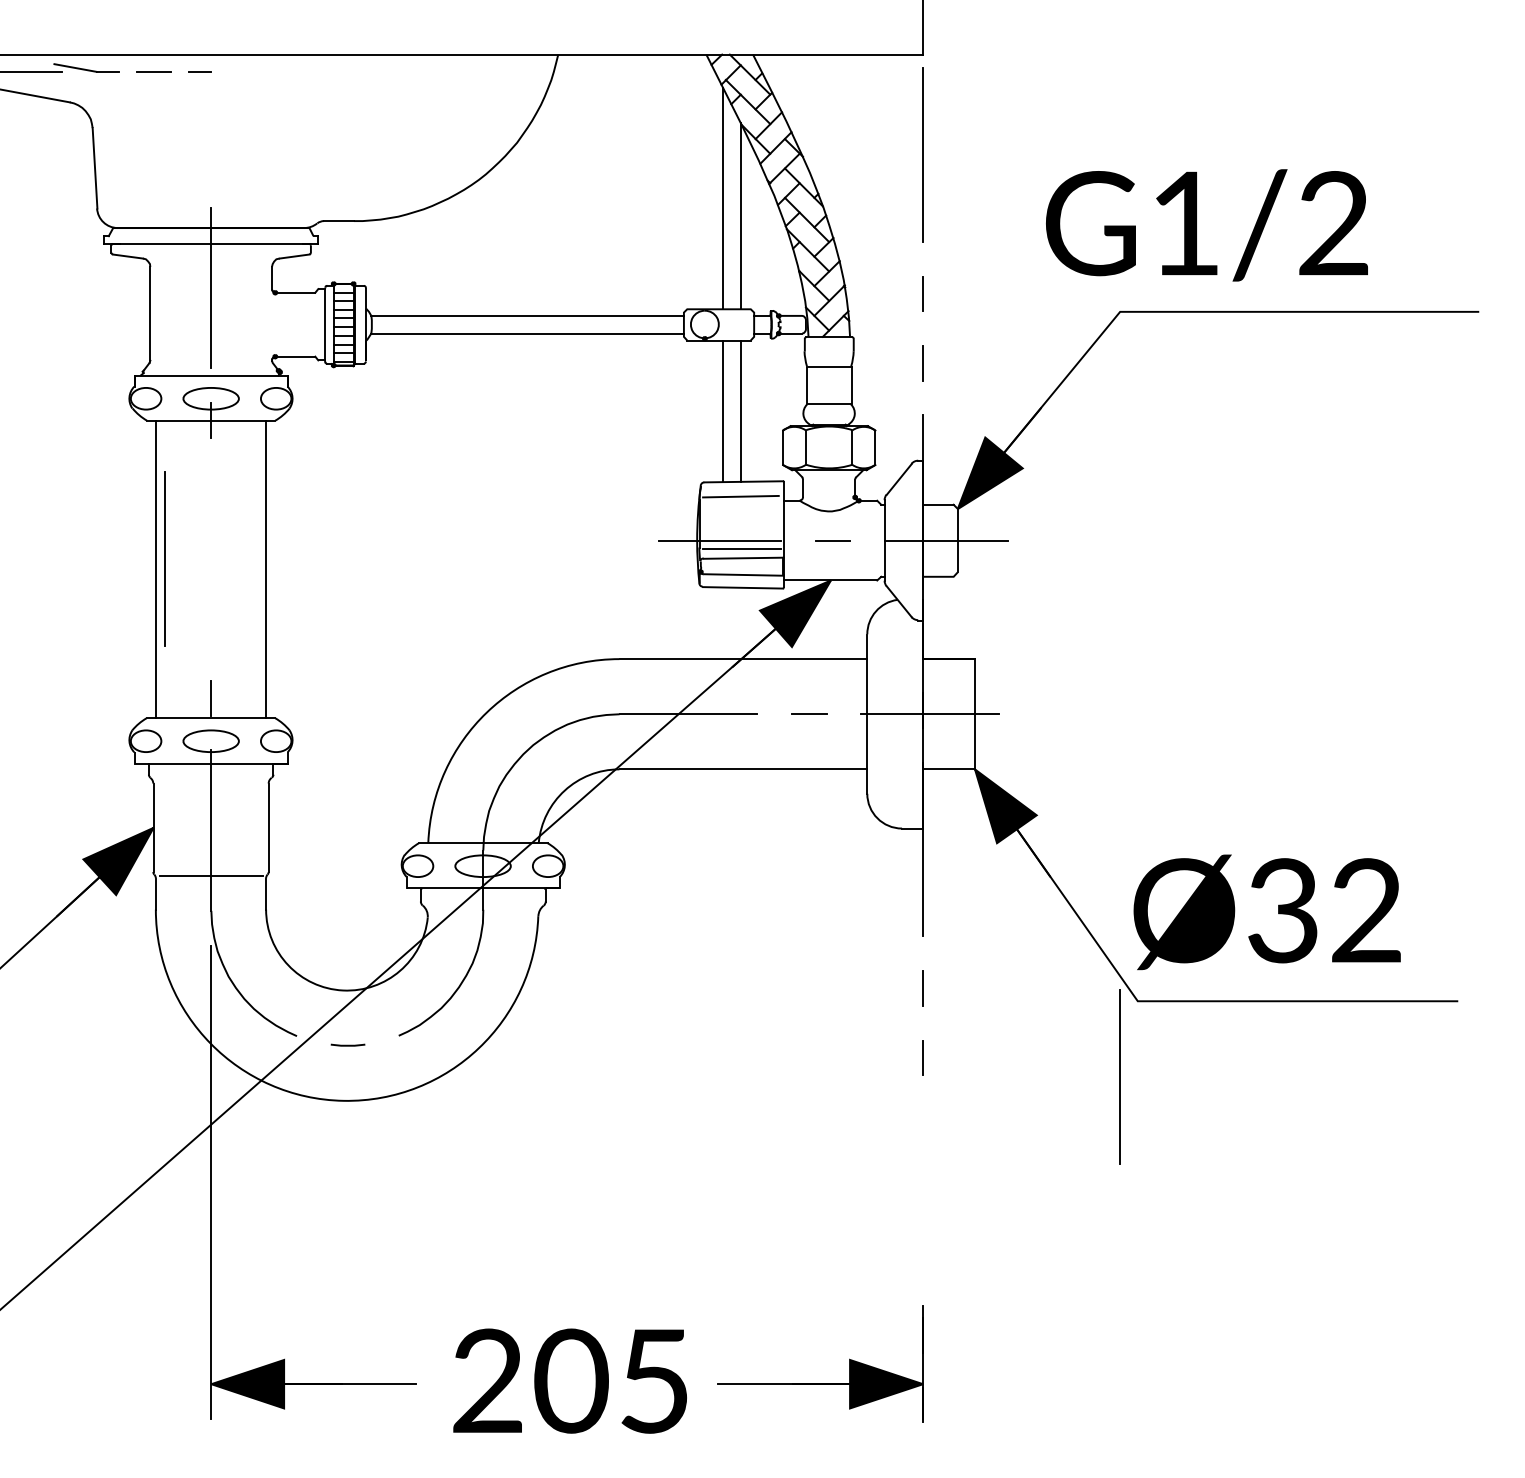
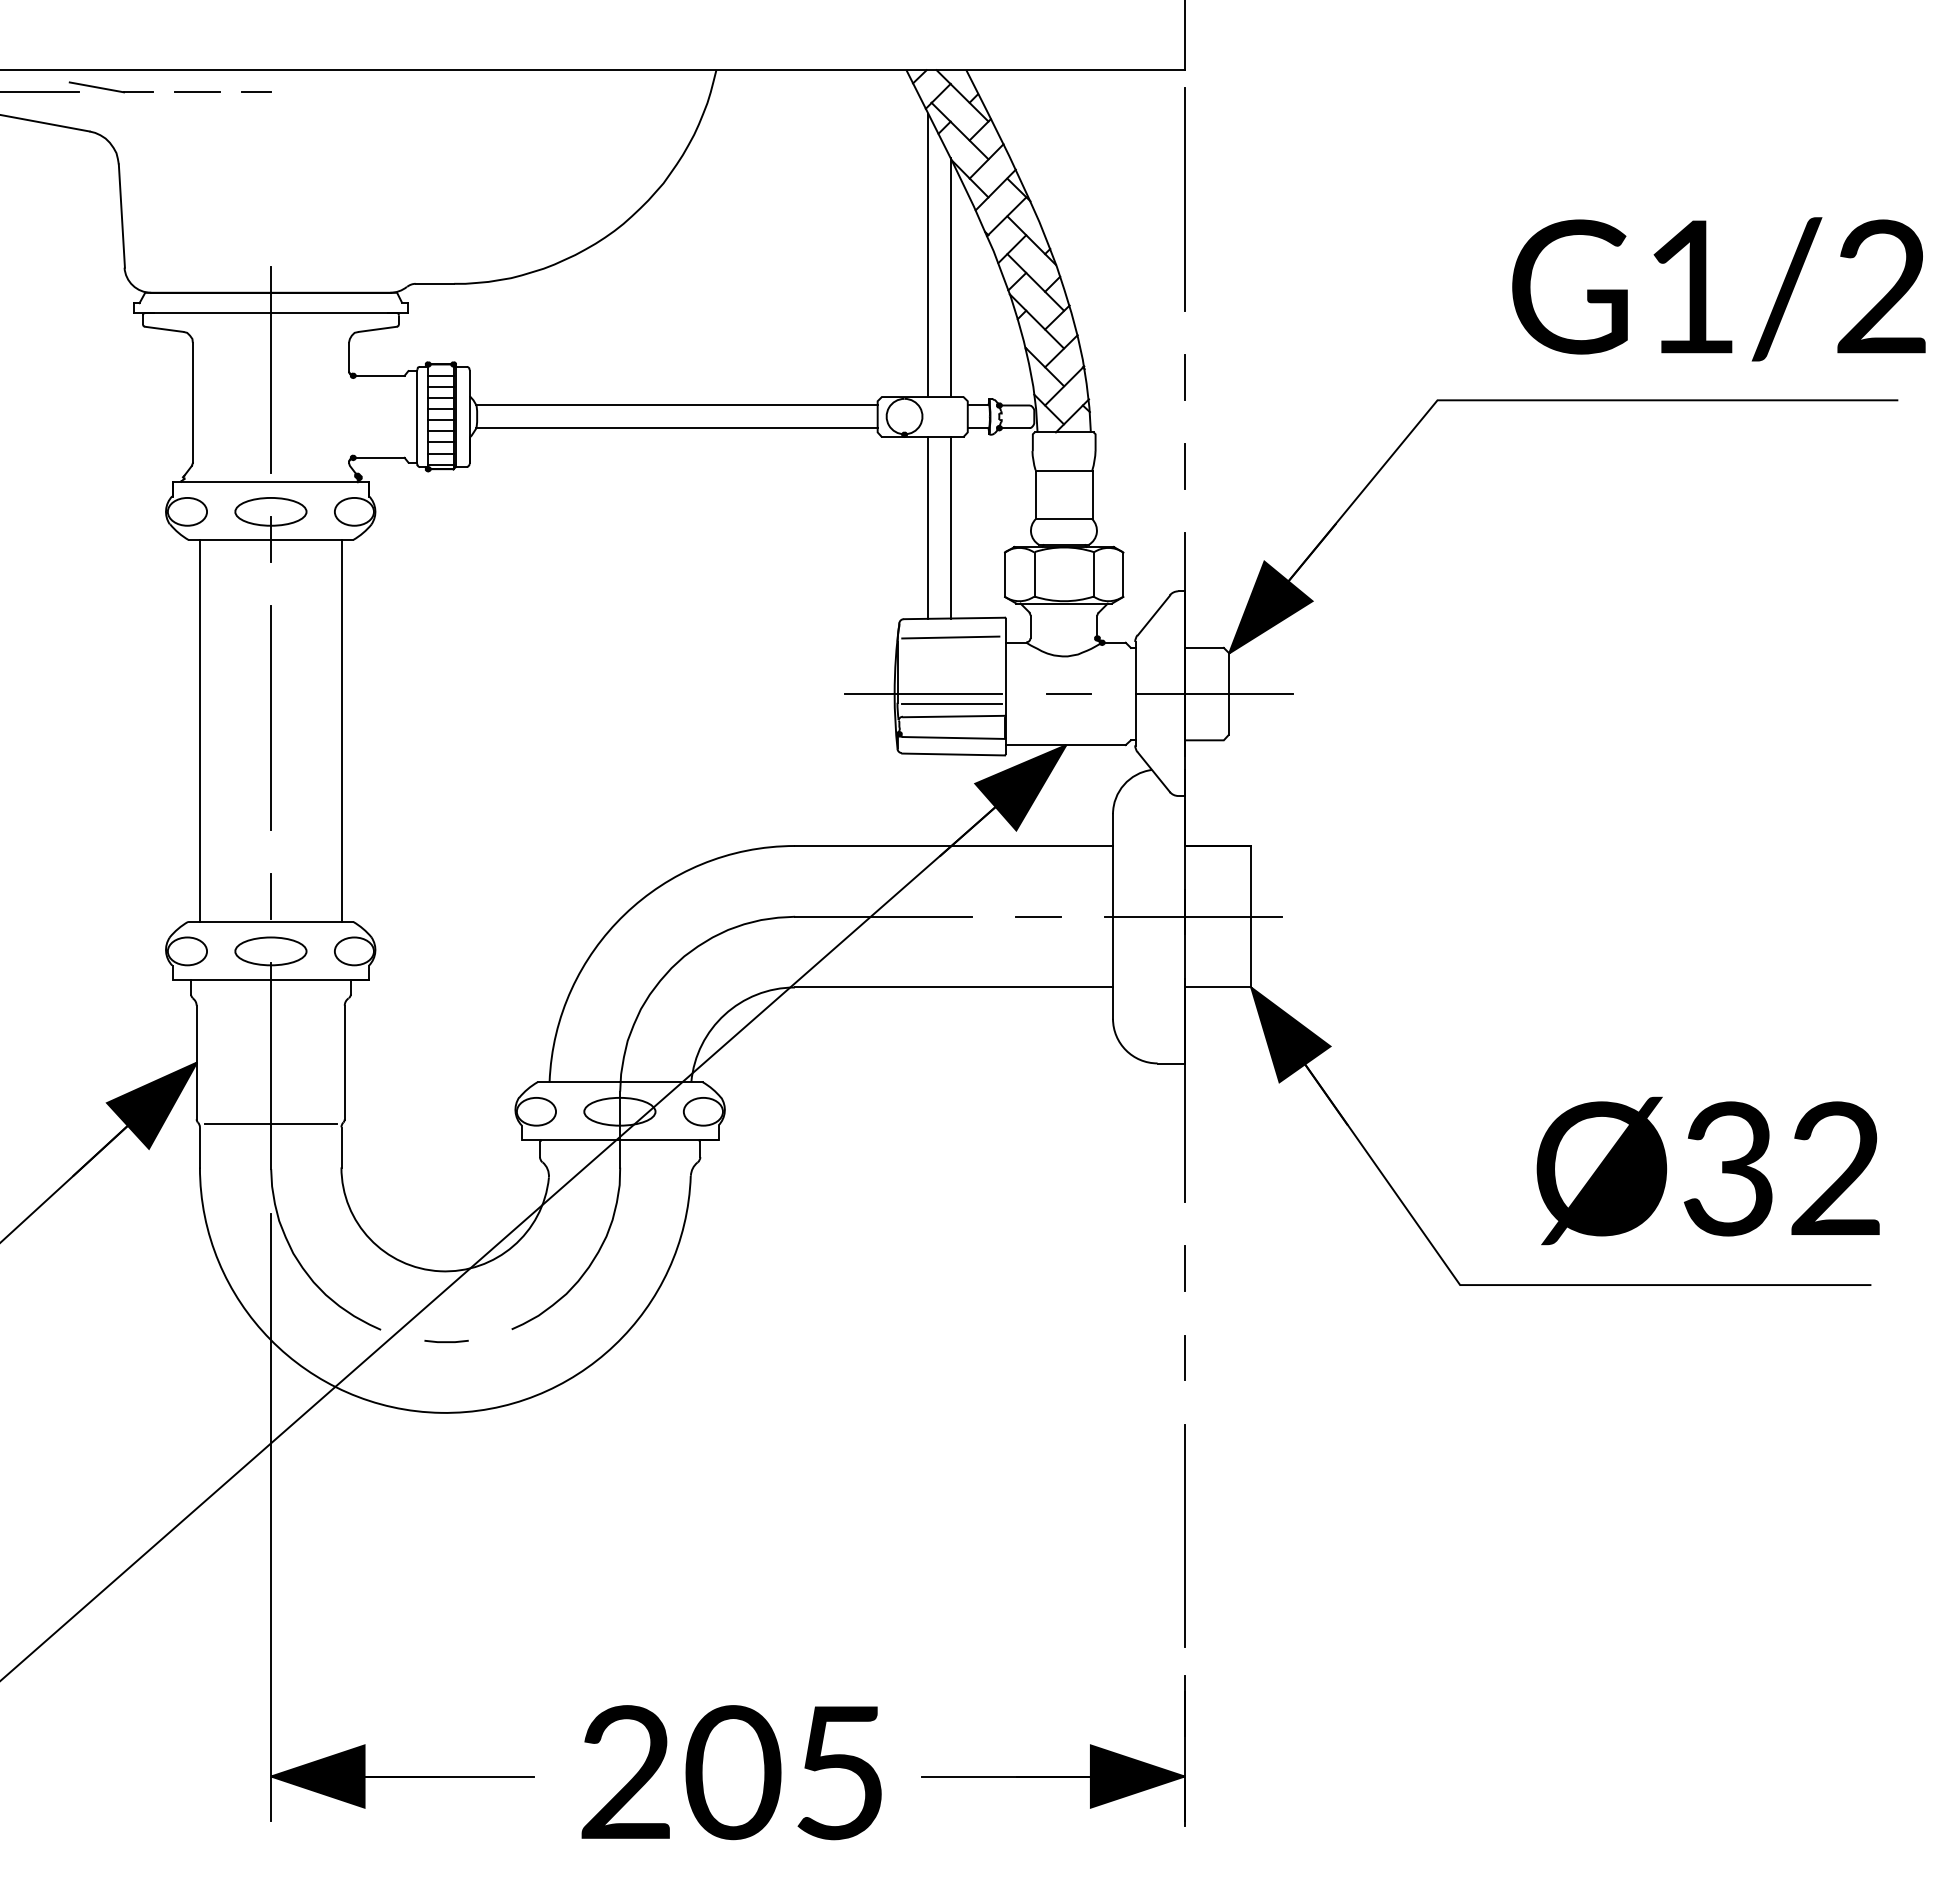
text: (1206, 225) -> (1718, 289), moved
line: (164, 559) -> (270, 717), moved
text: (1266, 911) -> (1707, 1170), moved
line: (1120, 1076) -> (1184, 1535), moved

